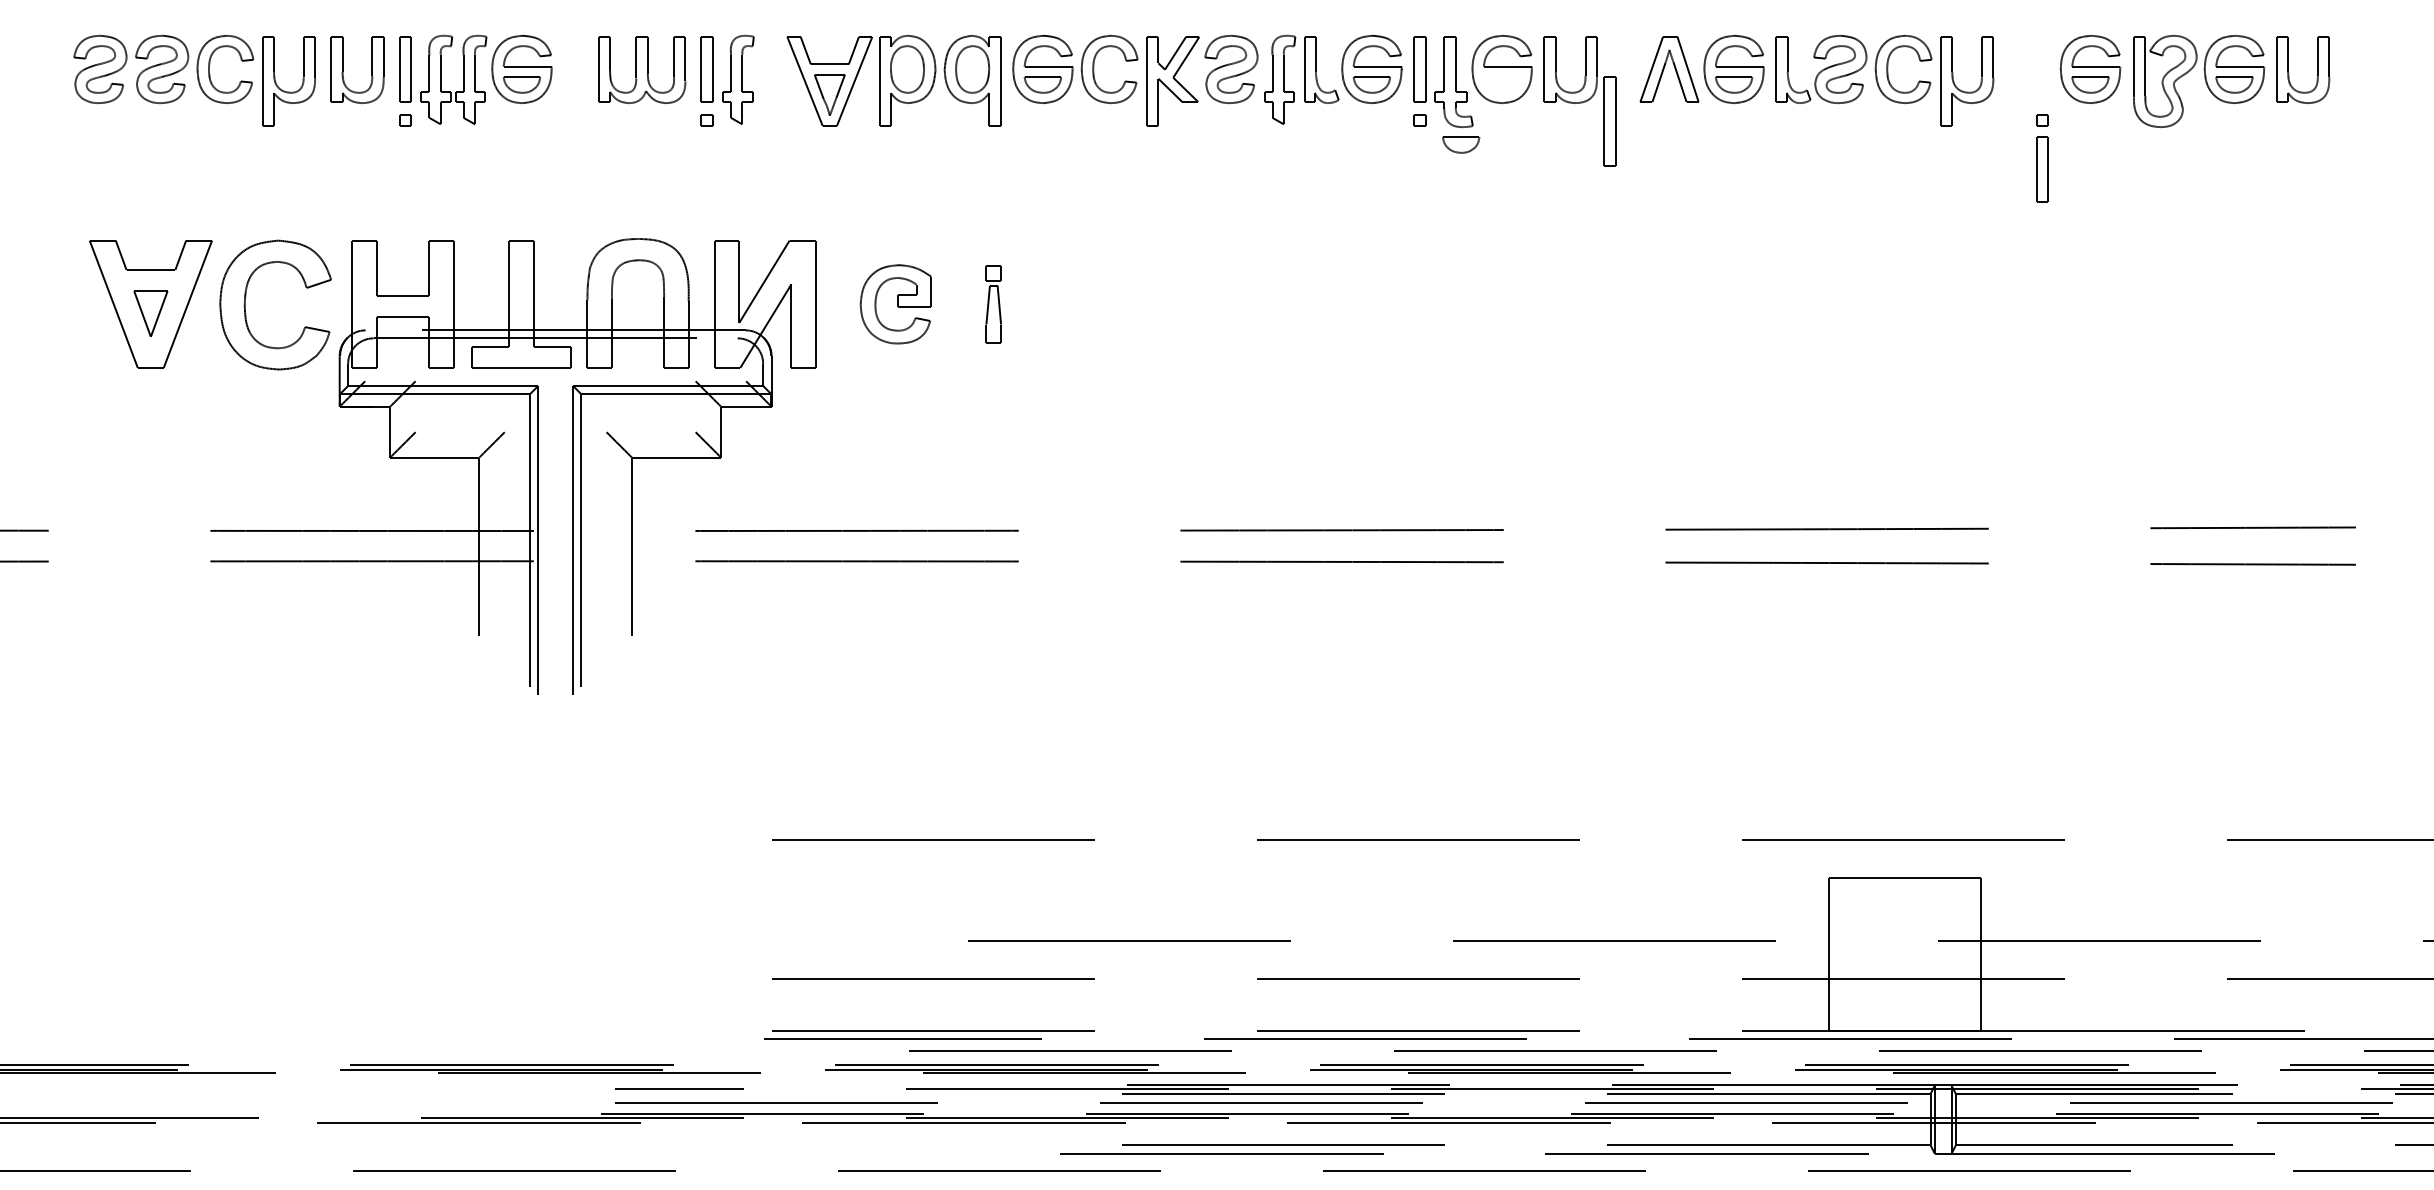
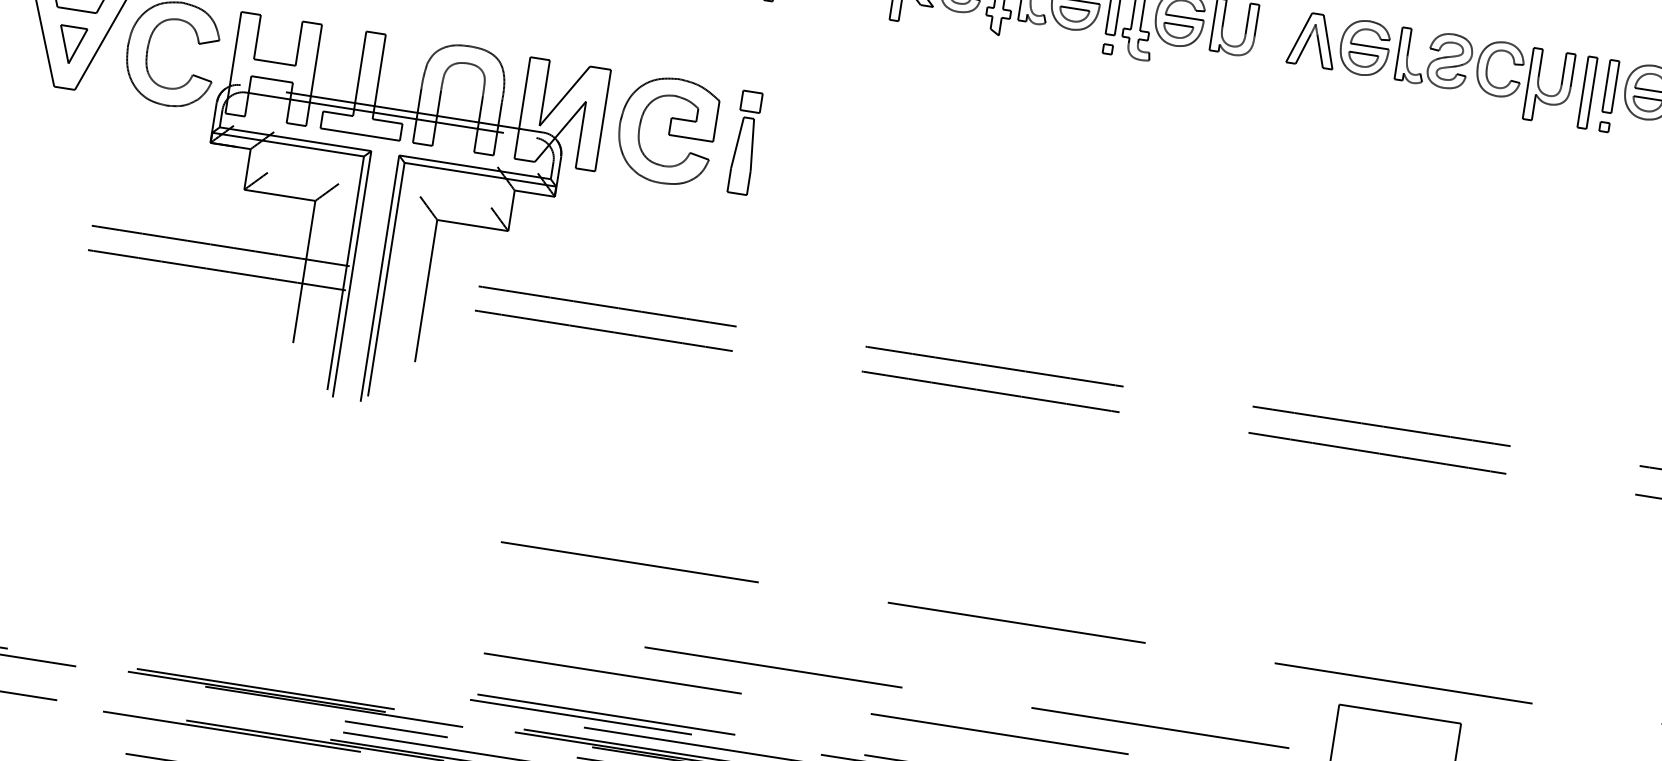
part: (1609, 121) -> (1587, 92), moved
part: (1461, 144) -> (1178, 31), moved
part: (2042, 169) -> (1610, 86), moved
part: (895, 304) -> (666, 130), size x1.67
part: (993, 304) -> (744, 142), size x1.67

